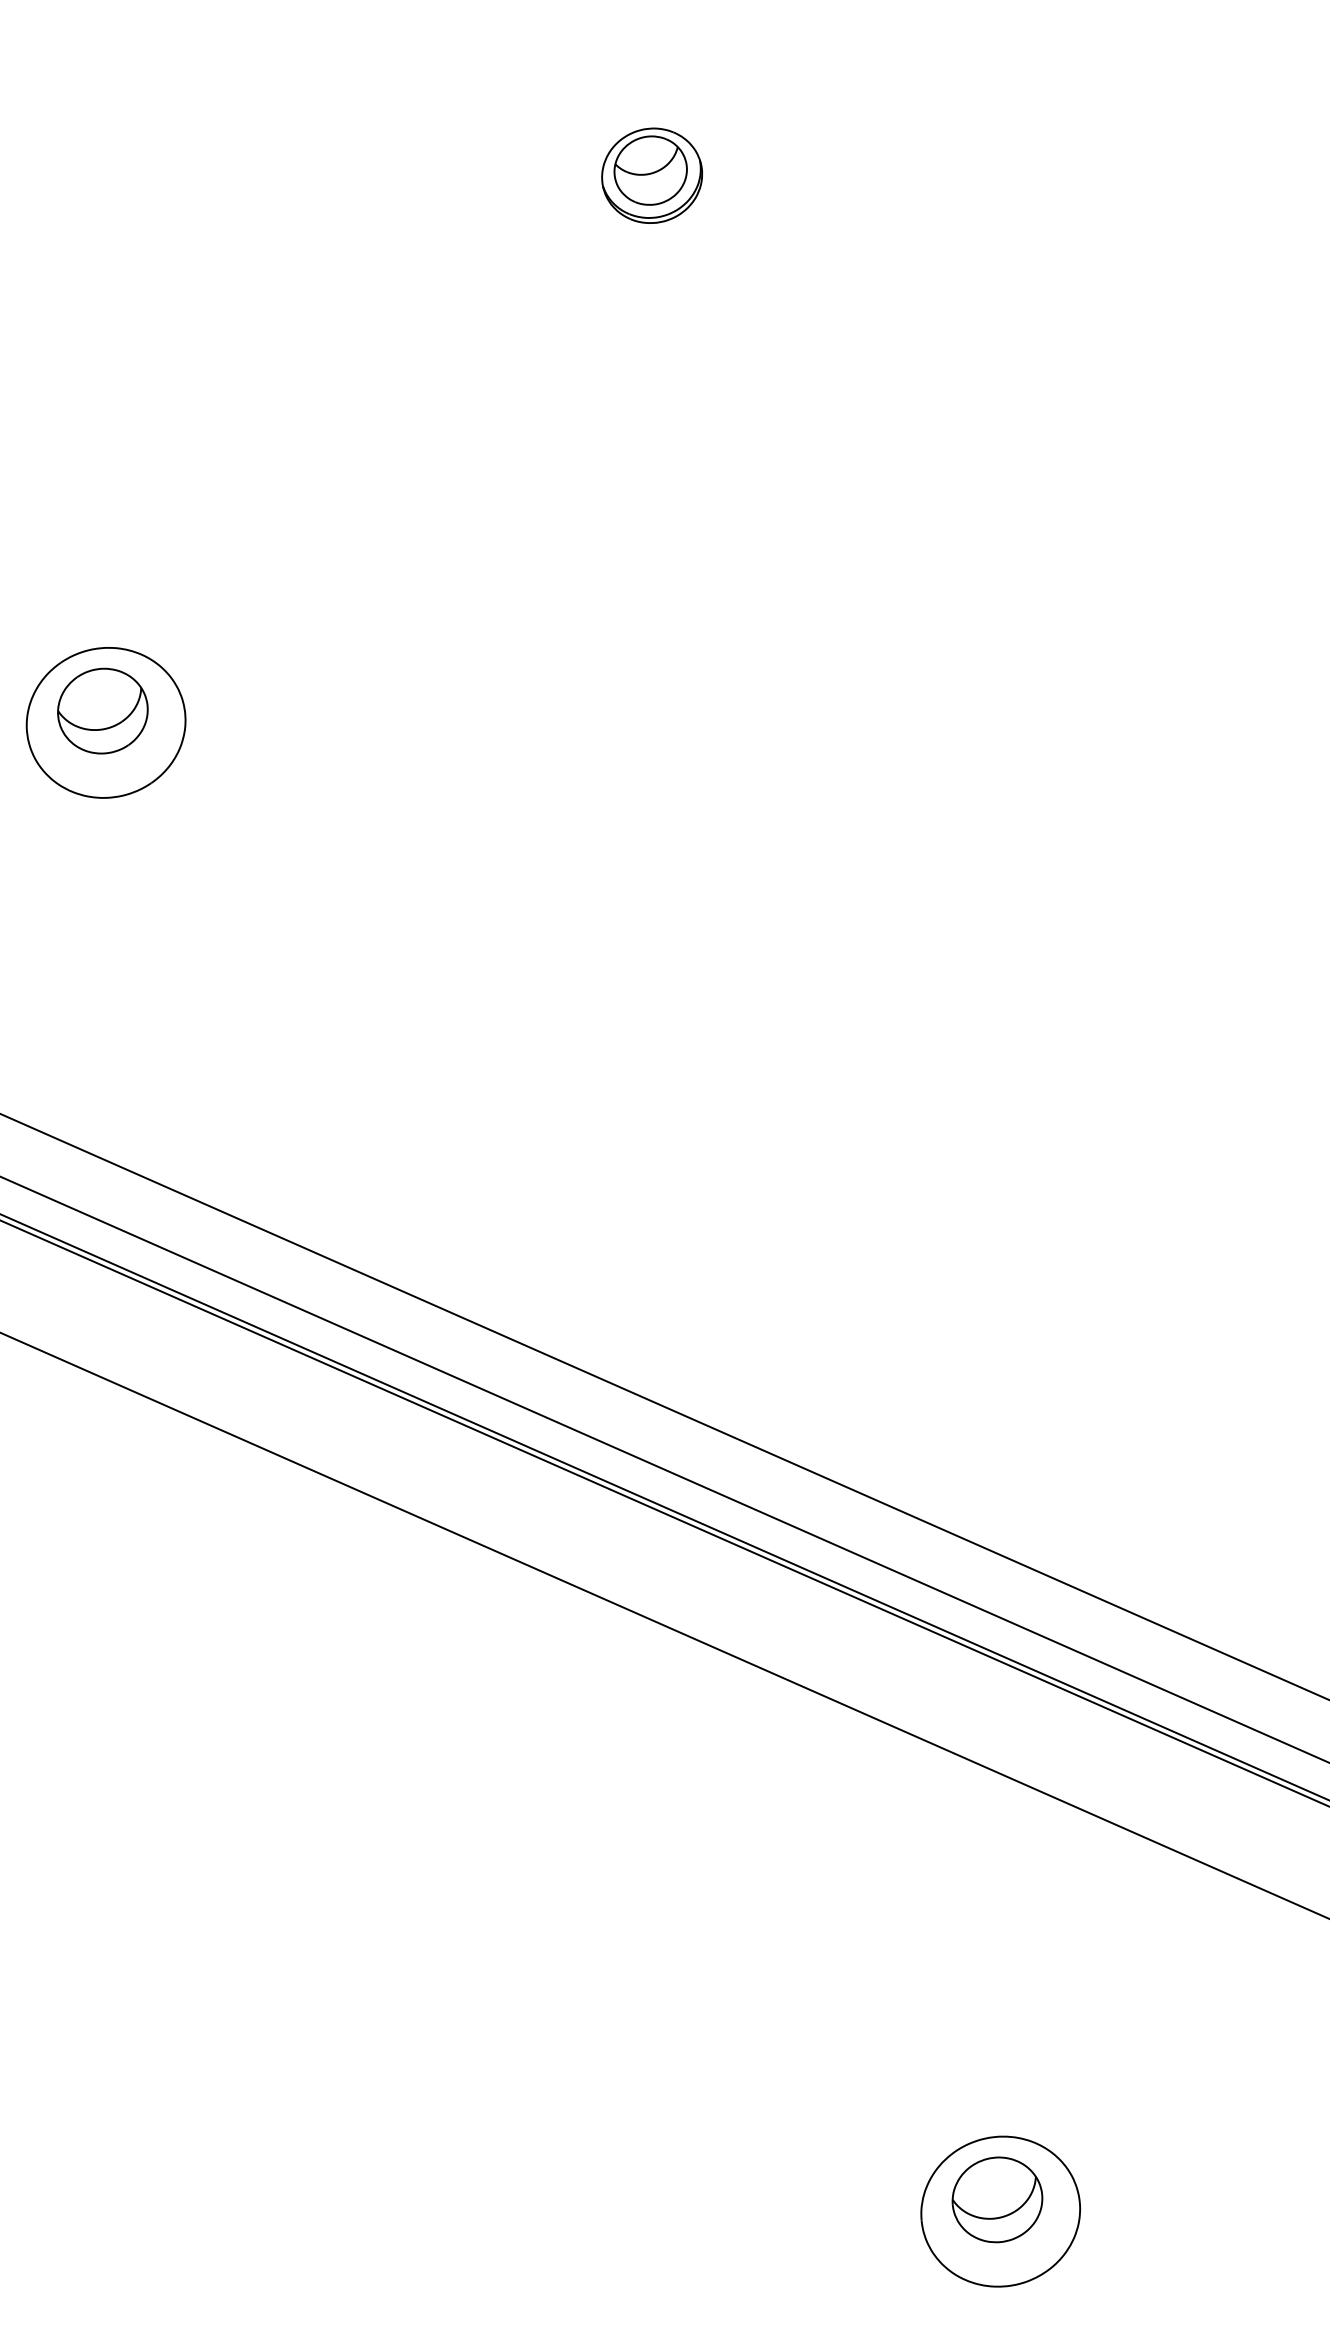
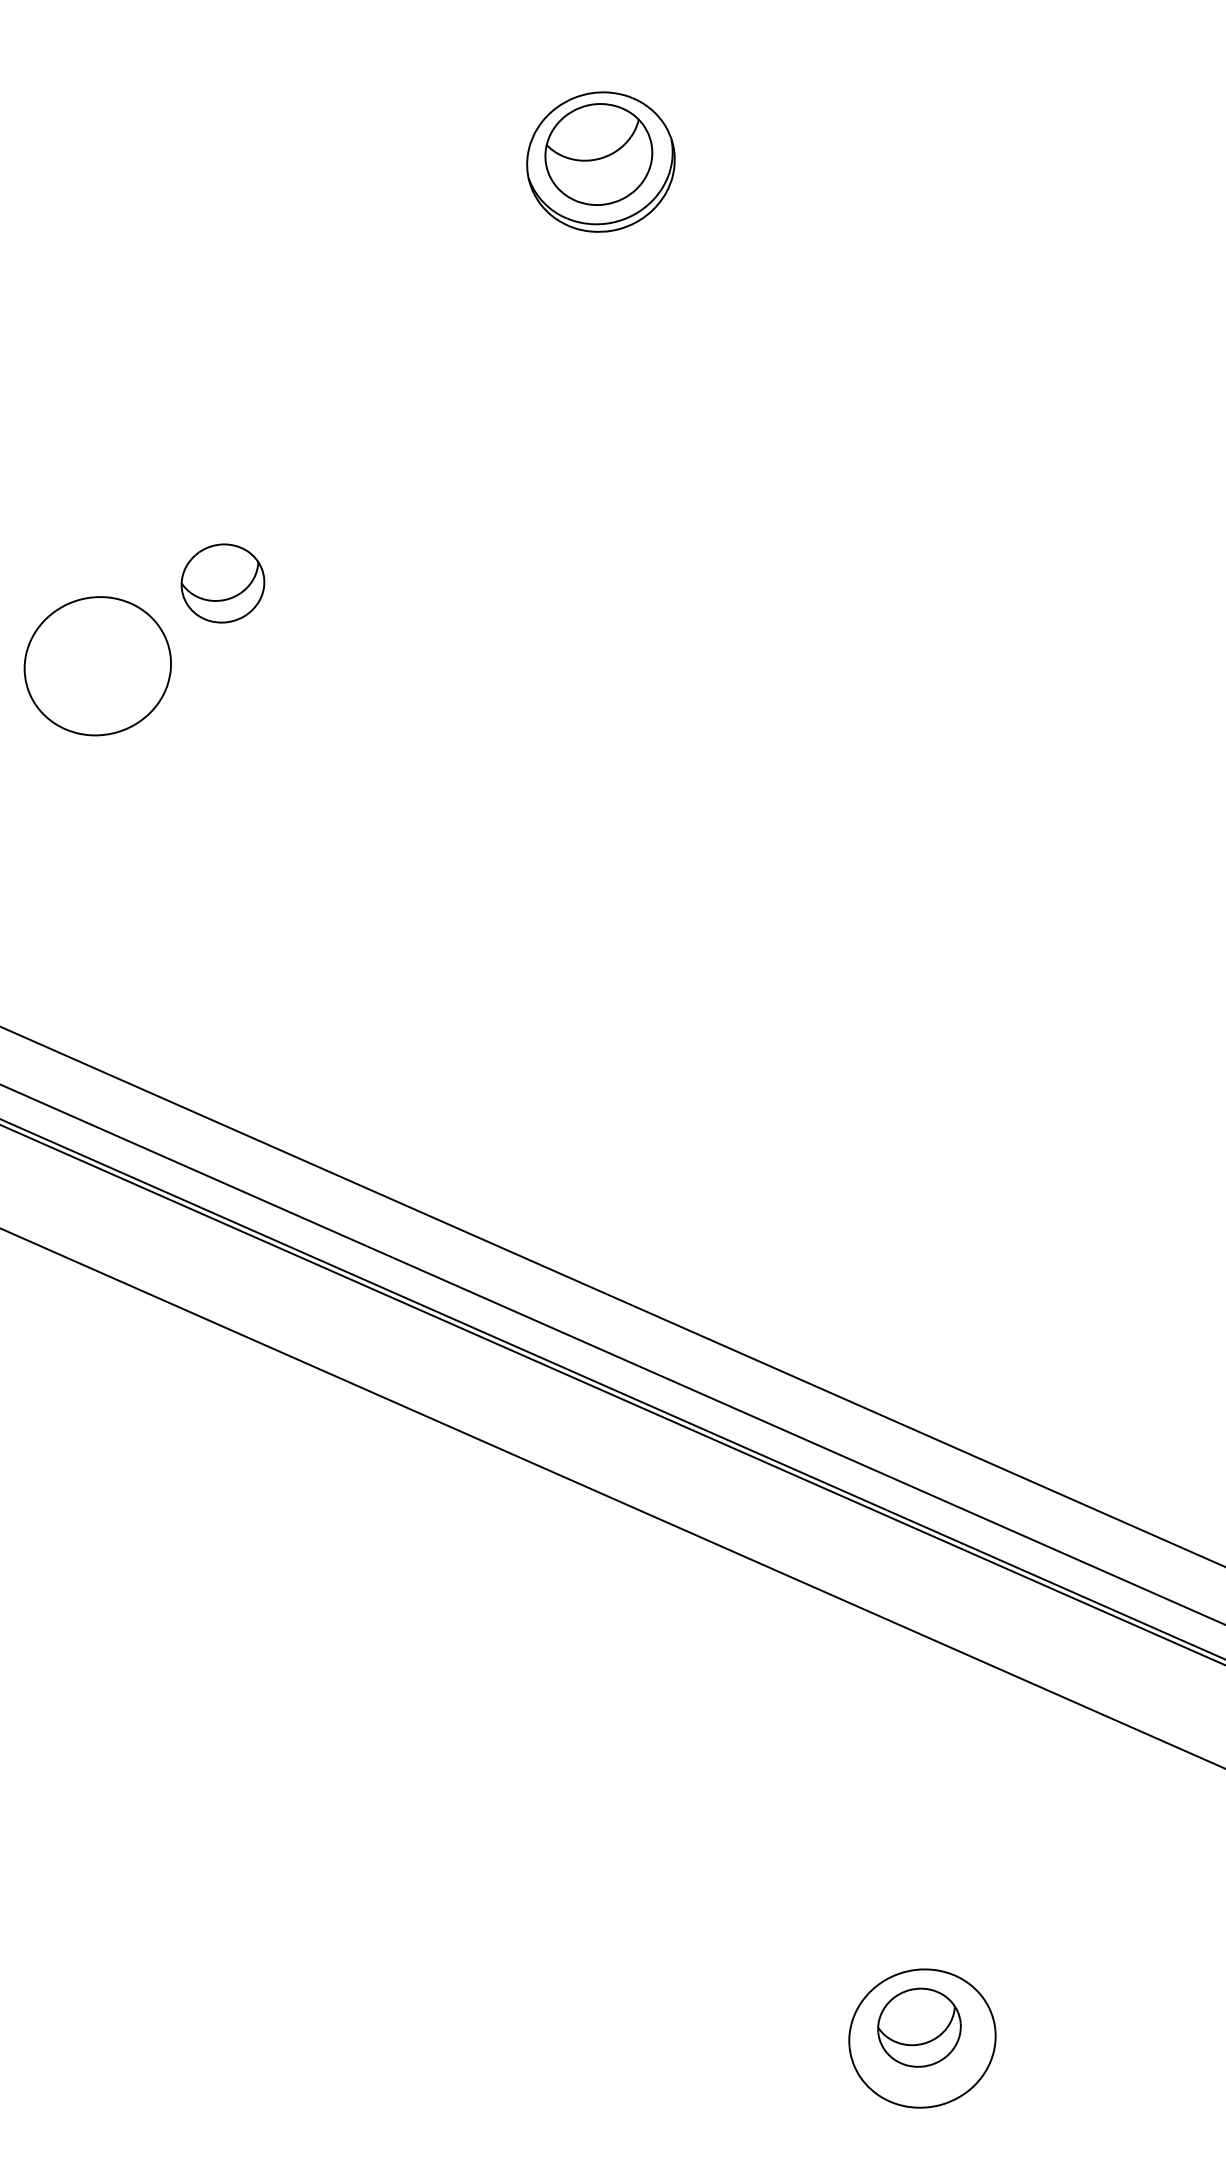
part: (652, 175) -> (601, 161), size x1.6
part: (102, 710) -> (222, 582), moved

